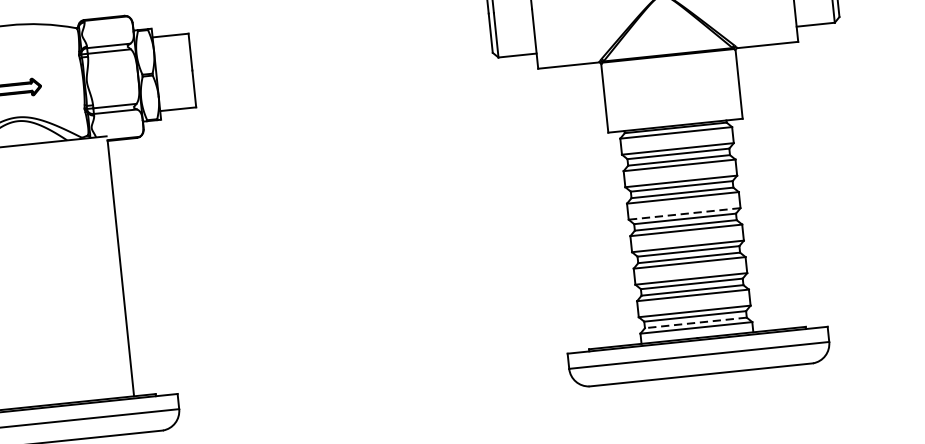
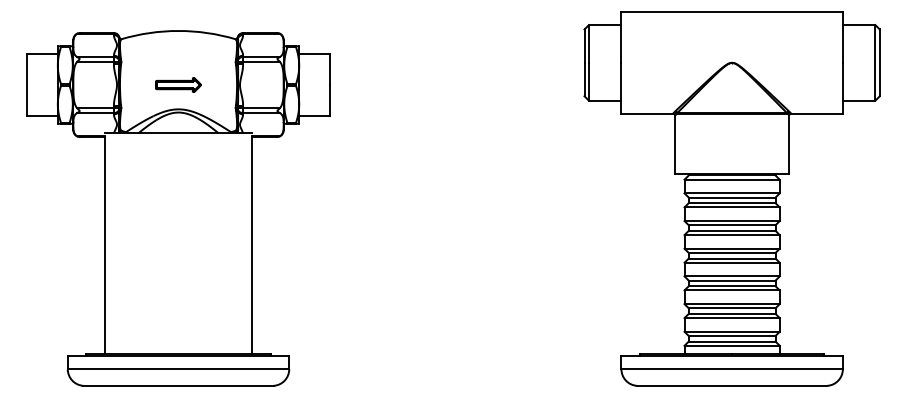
line: (684, 213) -> (732, 248), dashed -> solid
line: (695, 322) -> (731, 341), dashed -> solid

